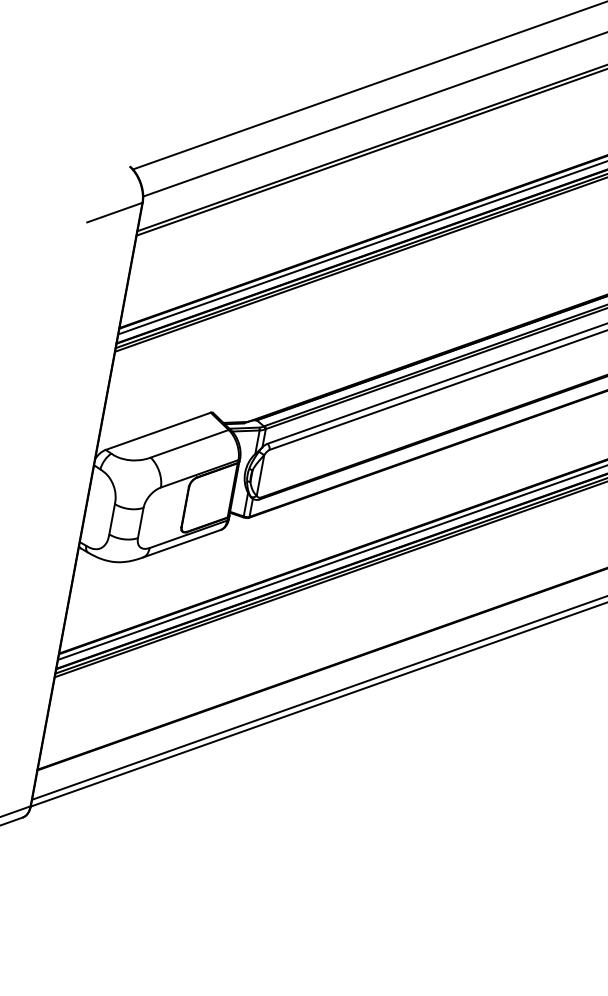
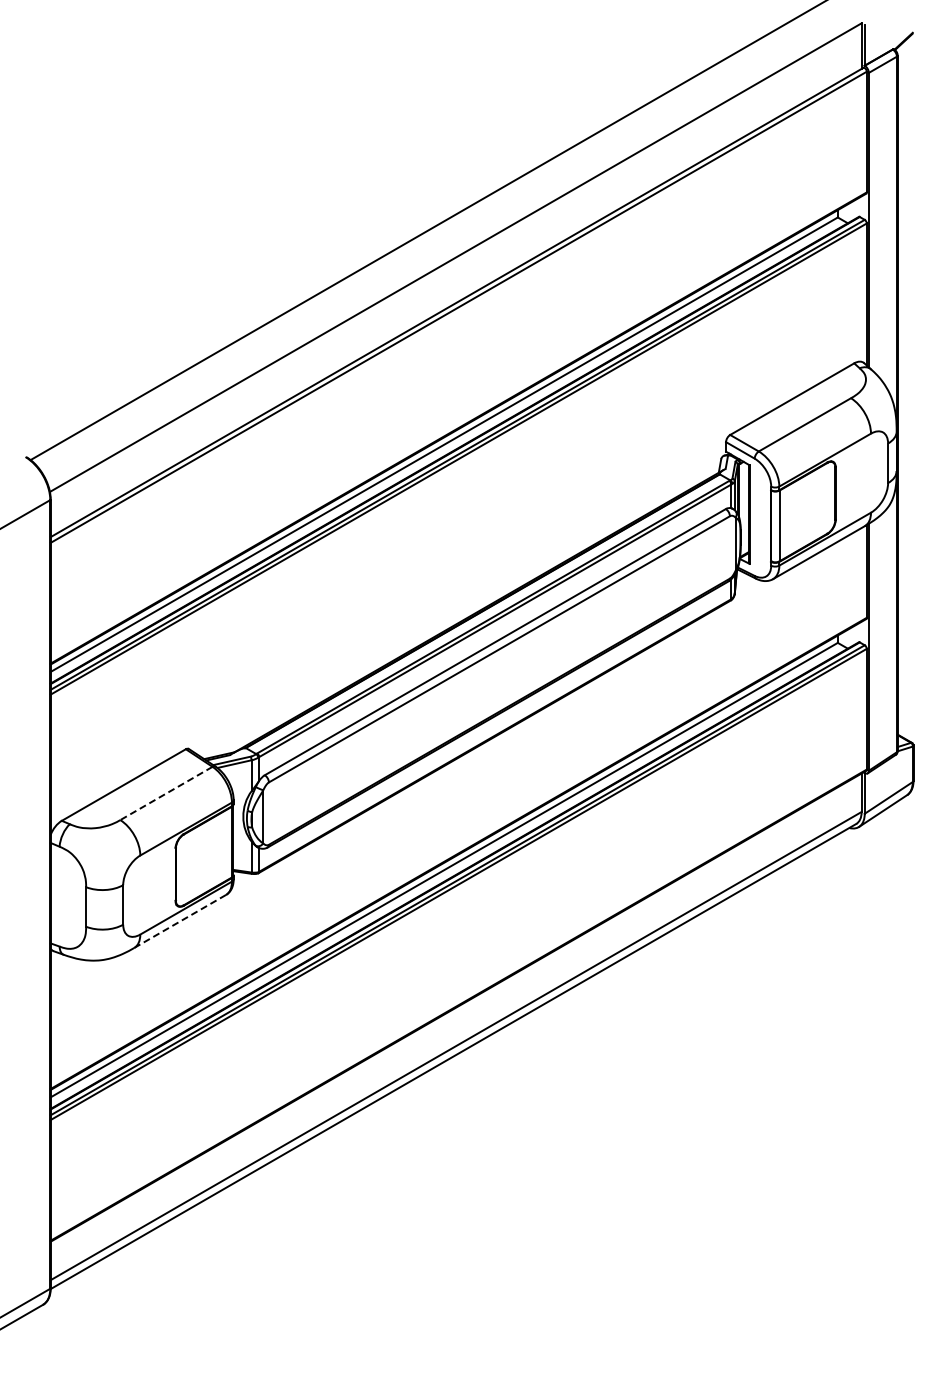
line: (189, 443) -> (166, 793), solid -> dashed
line: (182, 543) -> (180, 921), solid -> dashed

